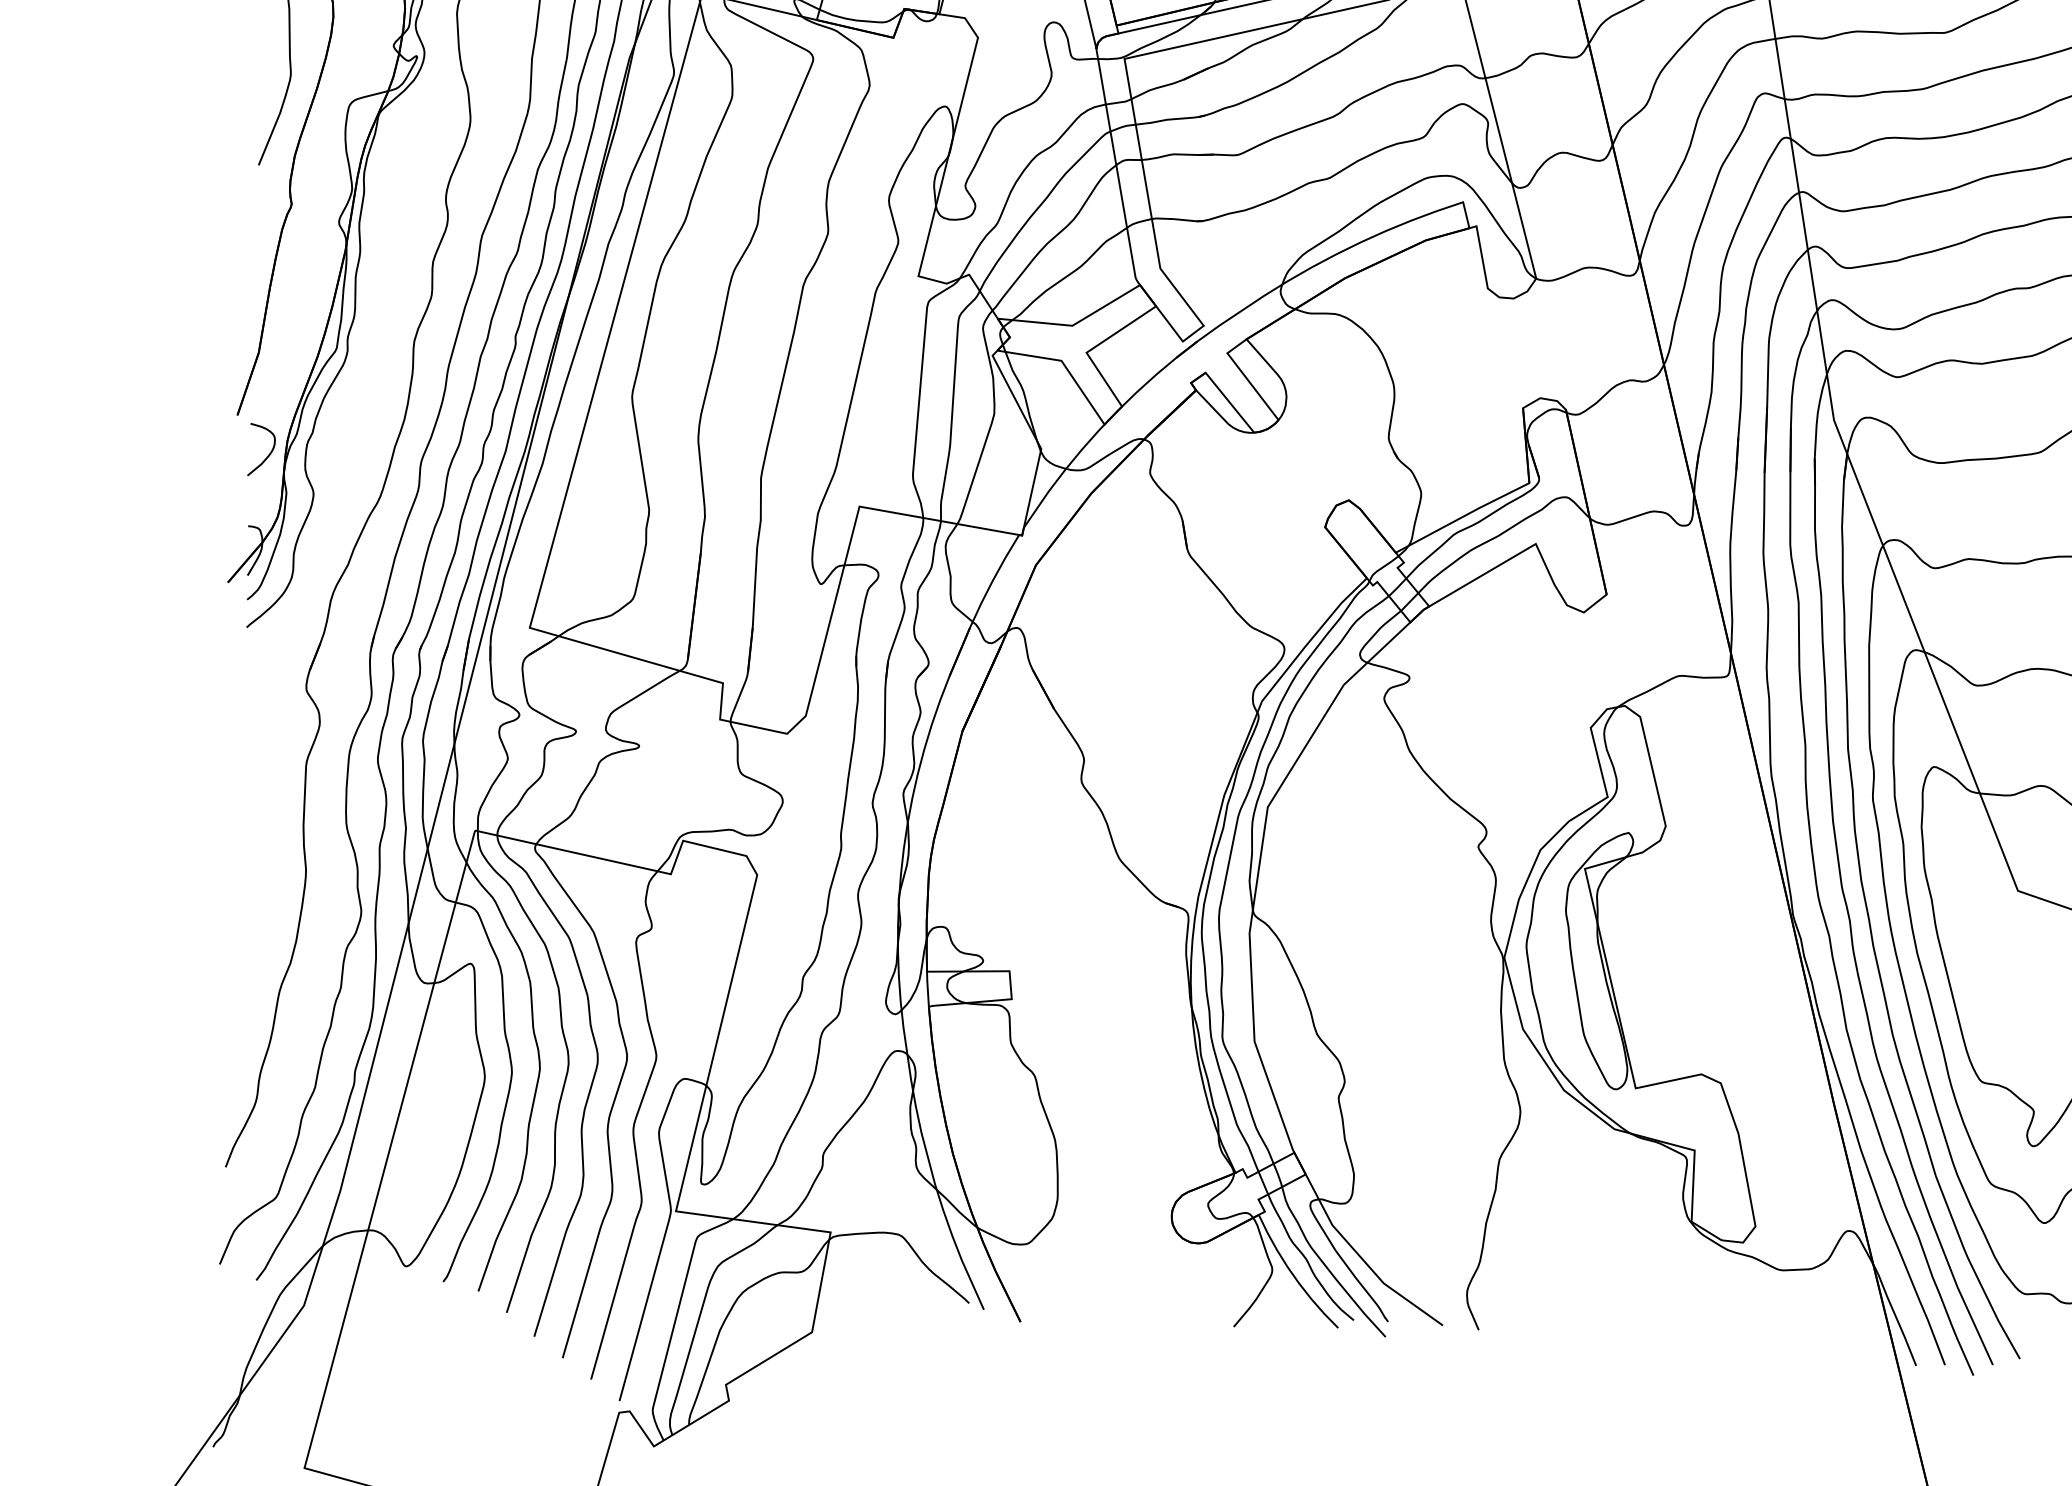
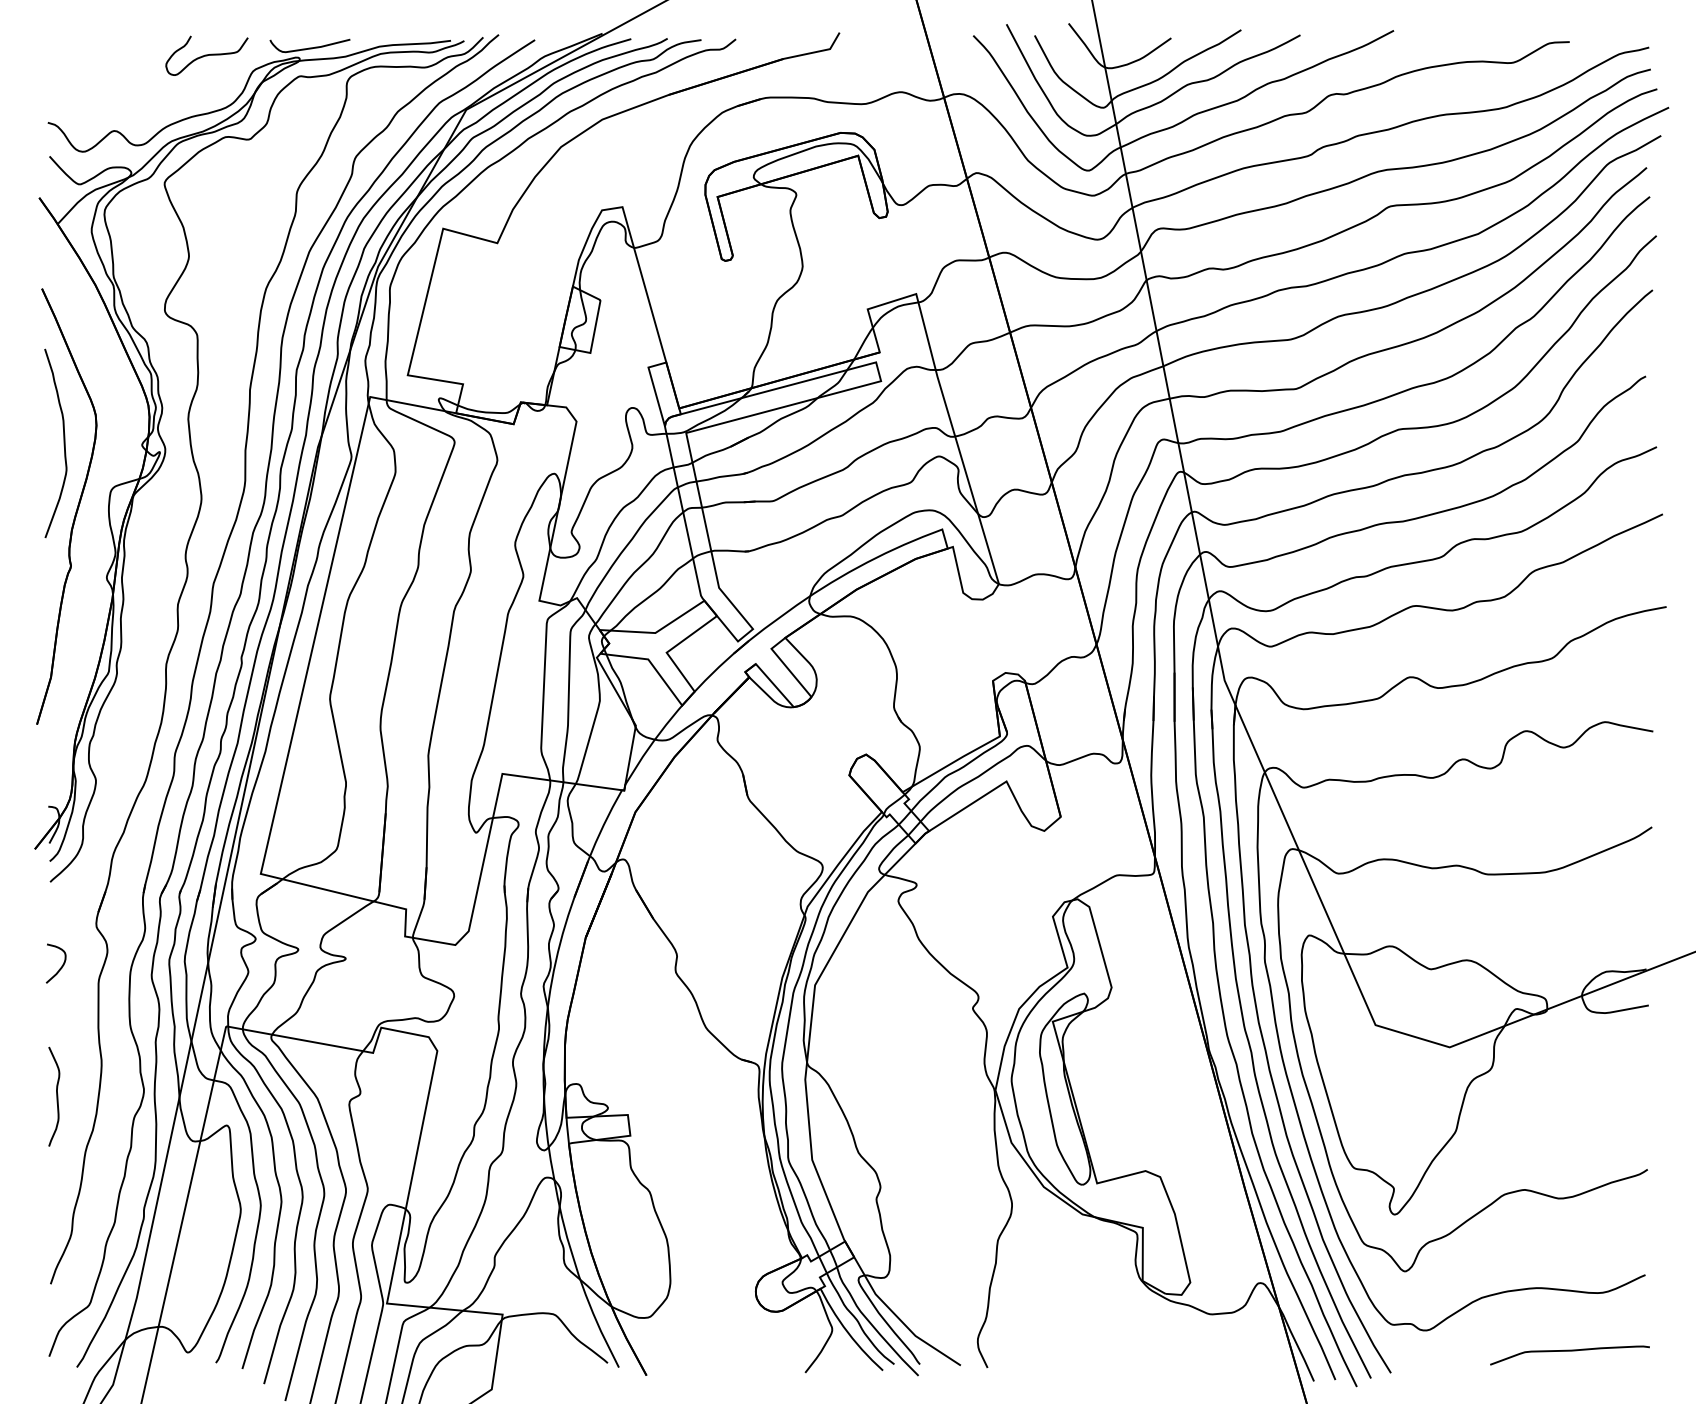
curve: (268, 452) -> (61, 965), moved
curve: (243, 915) -> (56, 1096), added

